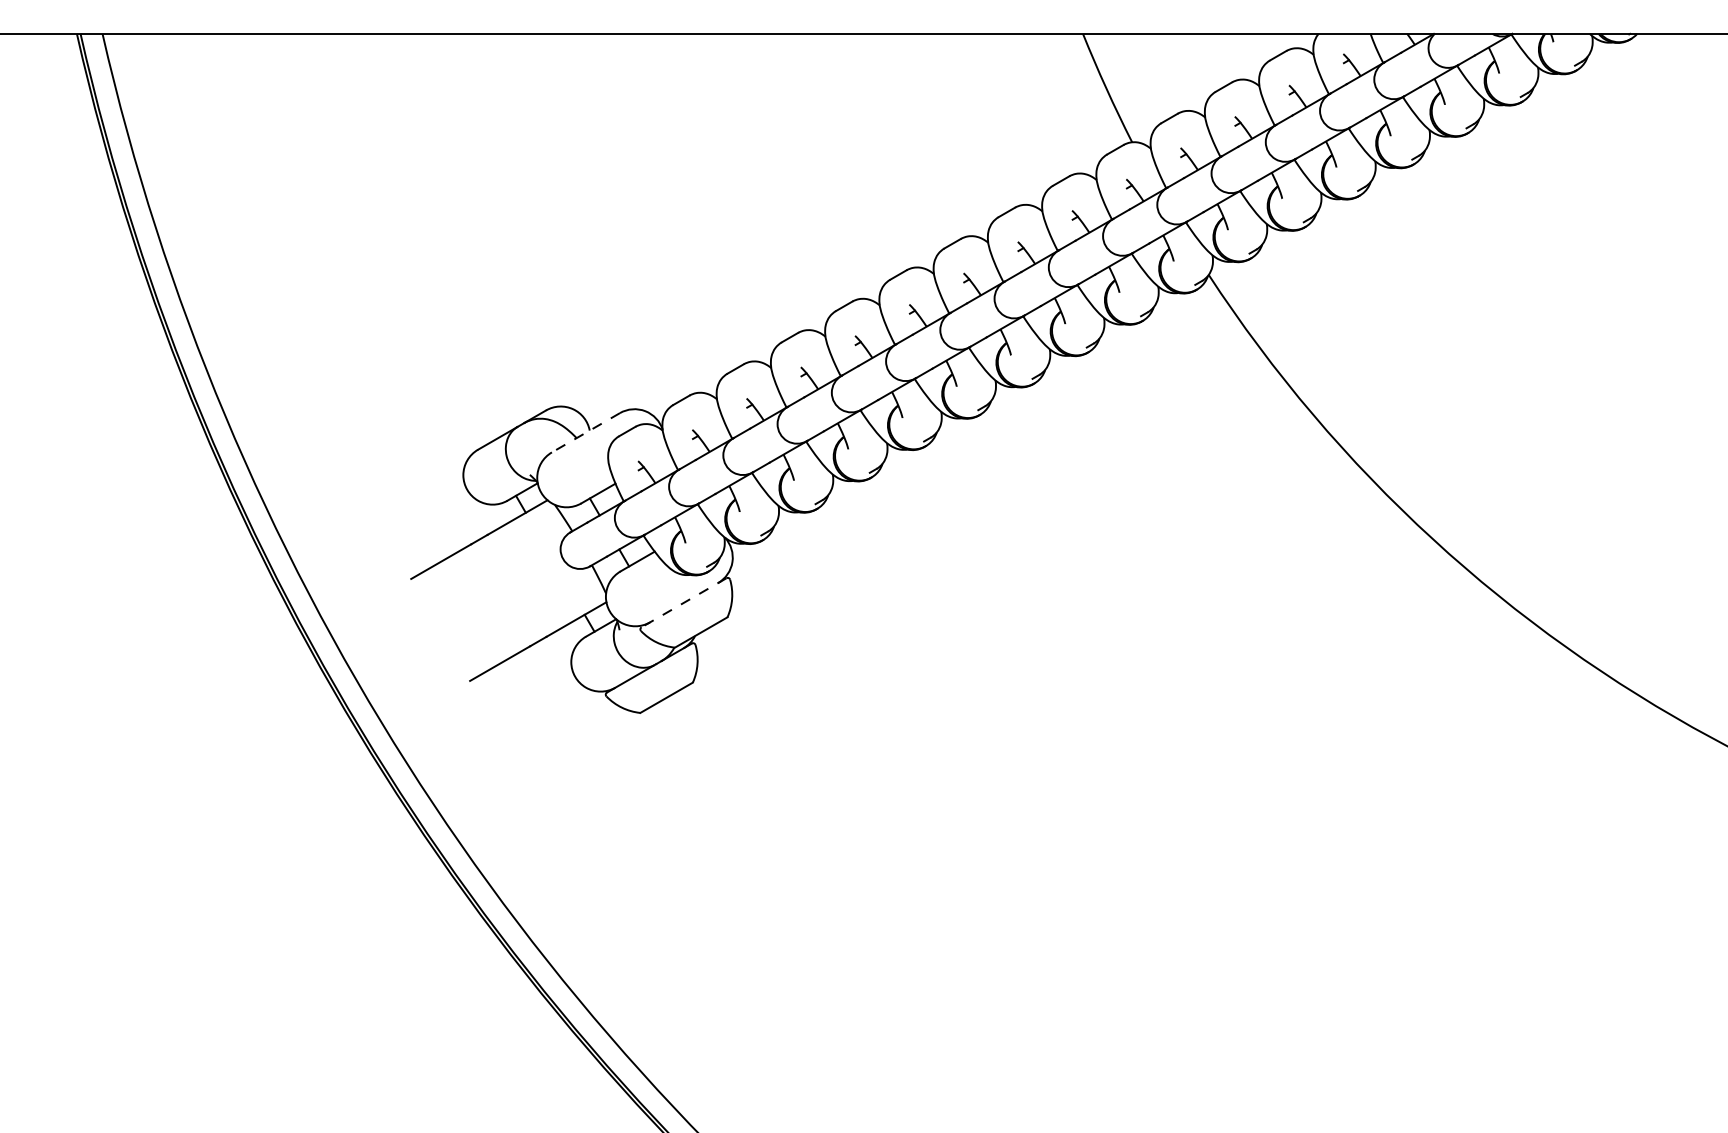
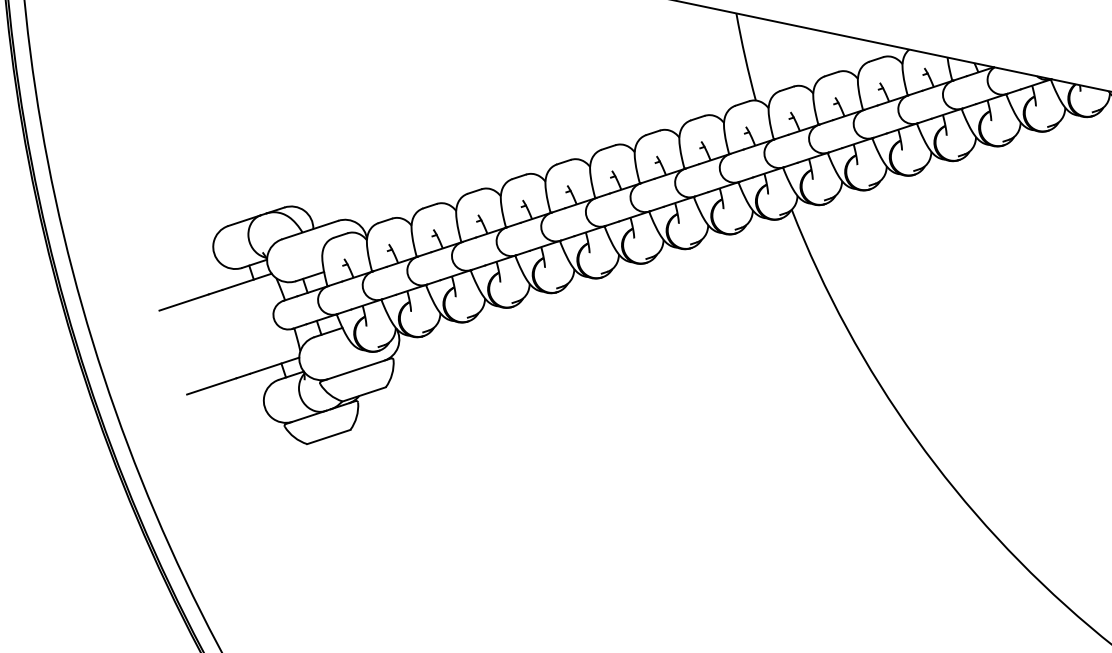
line: (585, 433) -> (309, 230), dashed -> solid
line: (683, 602) -> (355, 369), dashed -> solid

